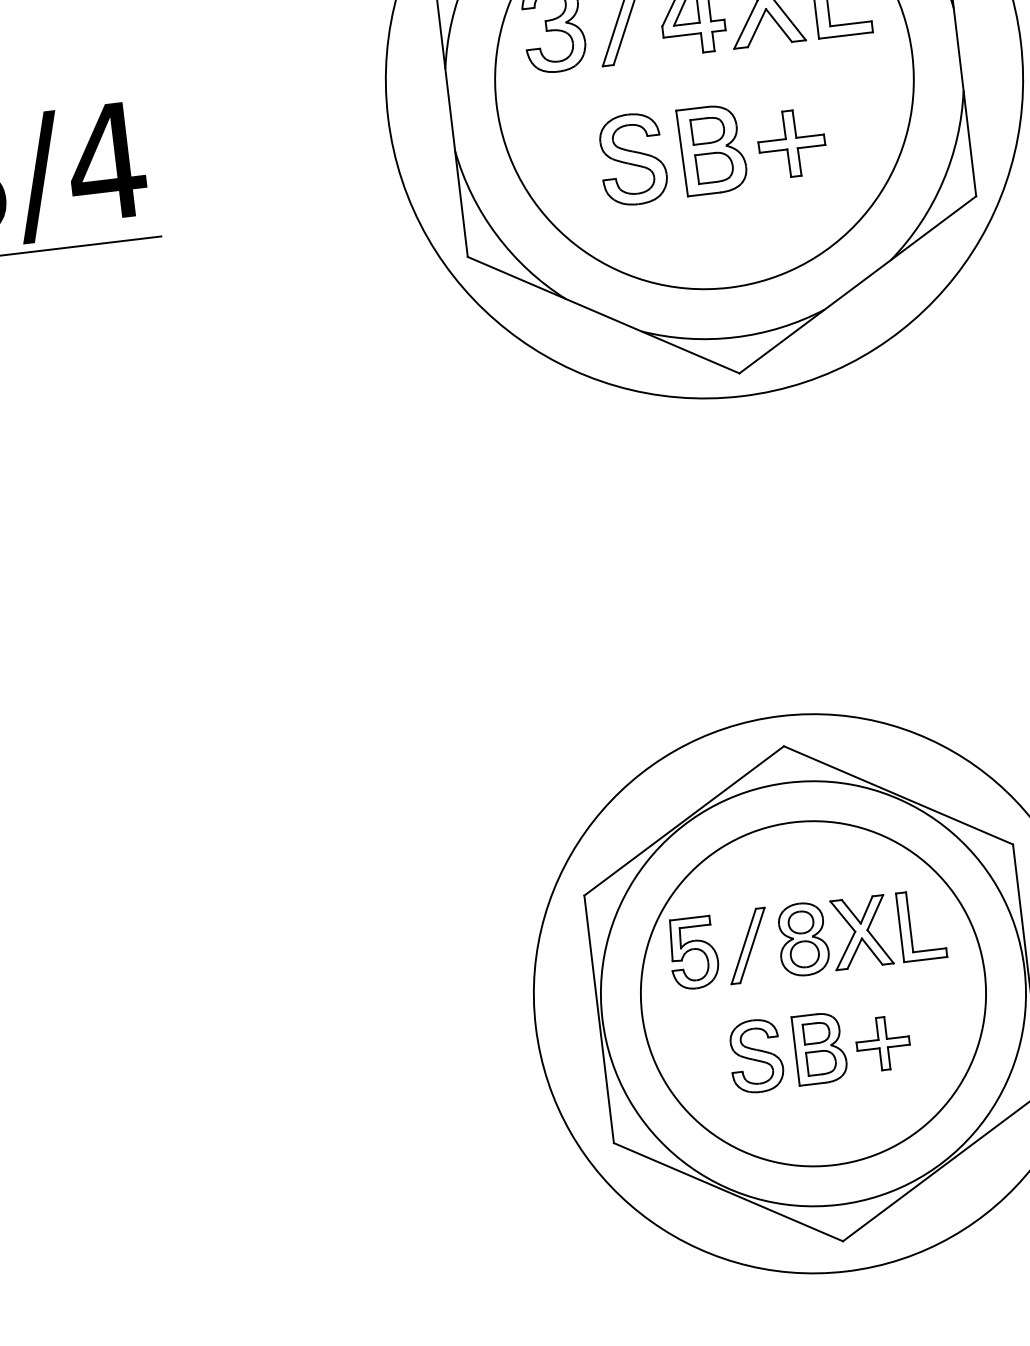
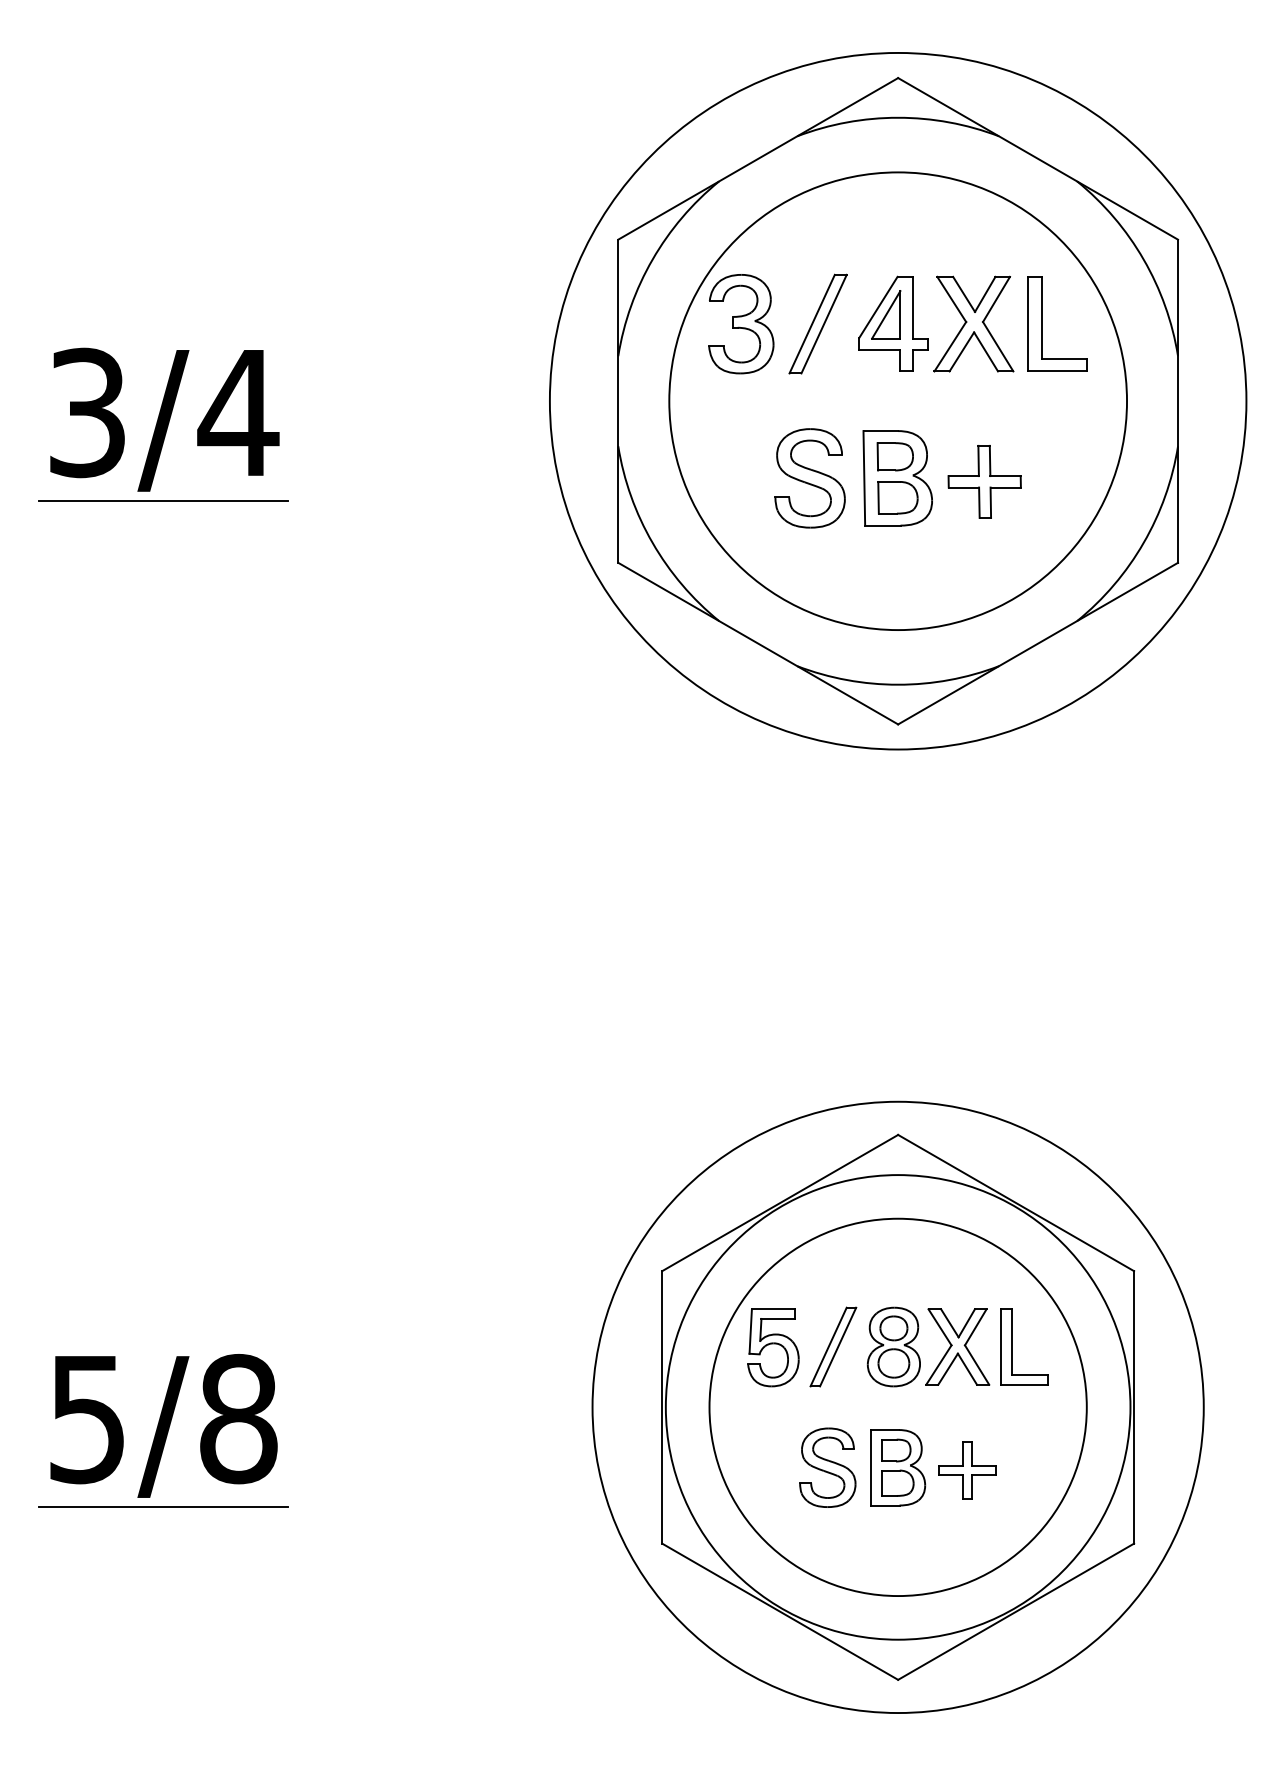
part: (148, 1094) -> (163, 1430), added

